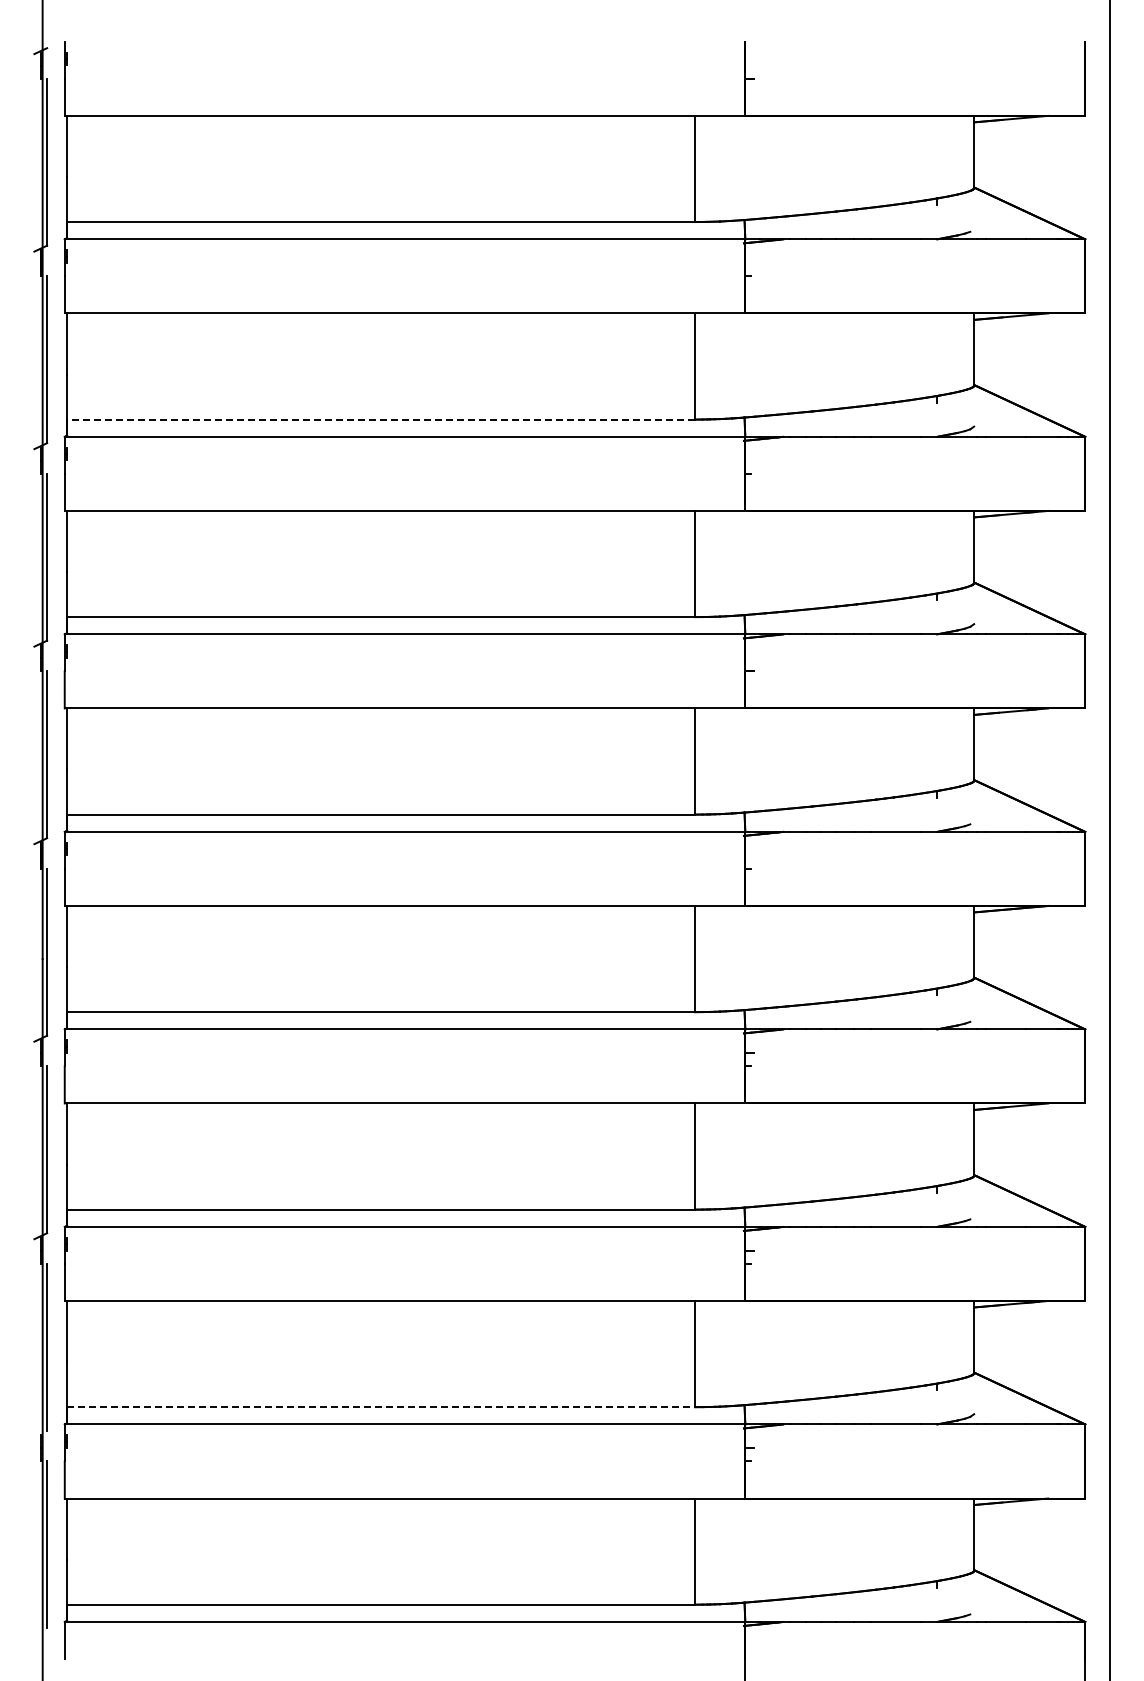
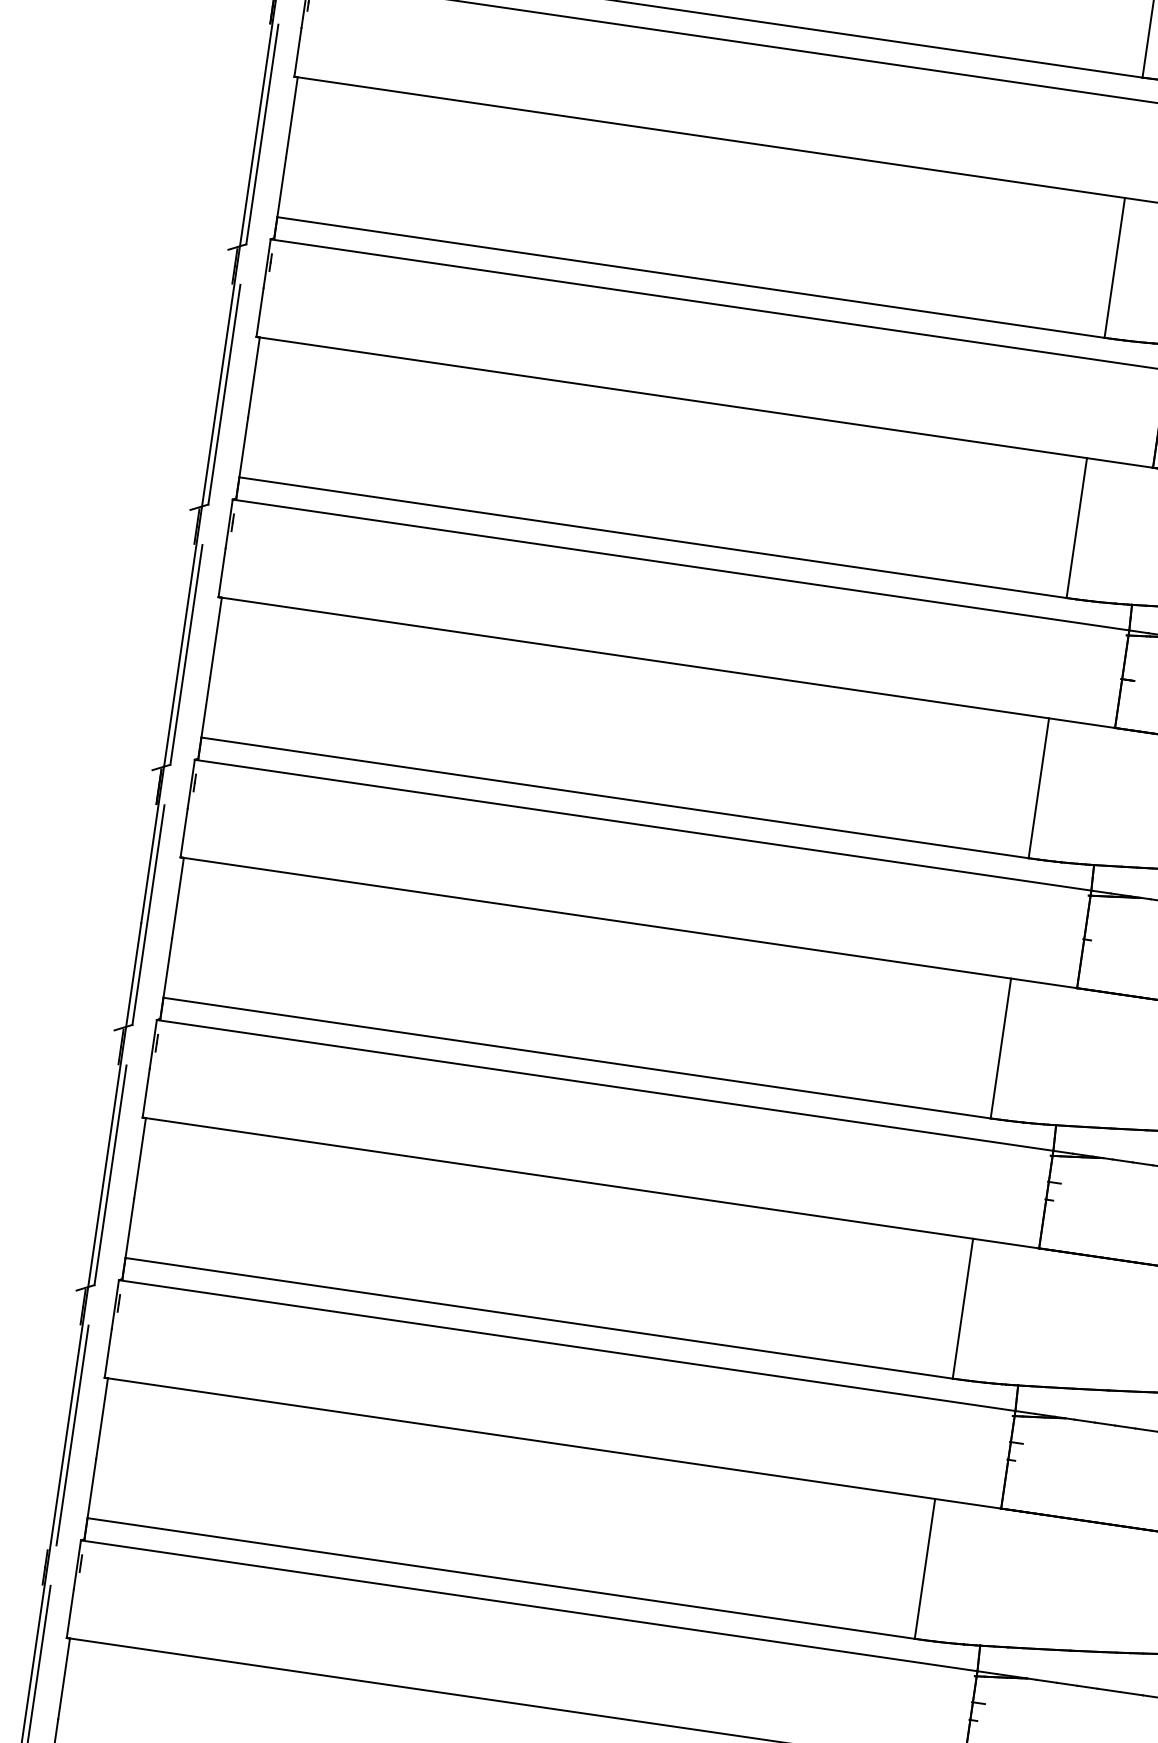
line: (381, 419) -> (691, 277), dashed -> solid
line: (381, 1407) -> (501, 1578), dashed -> solid

